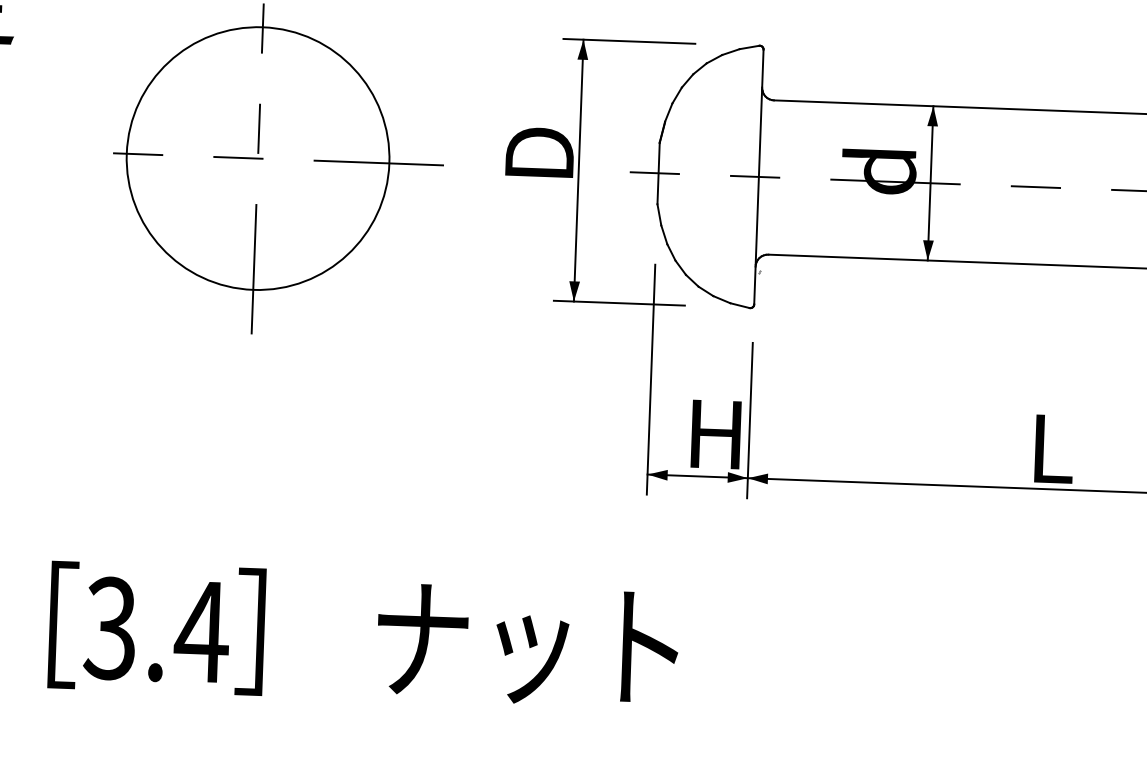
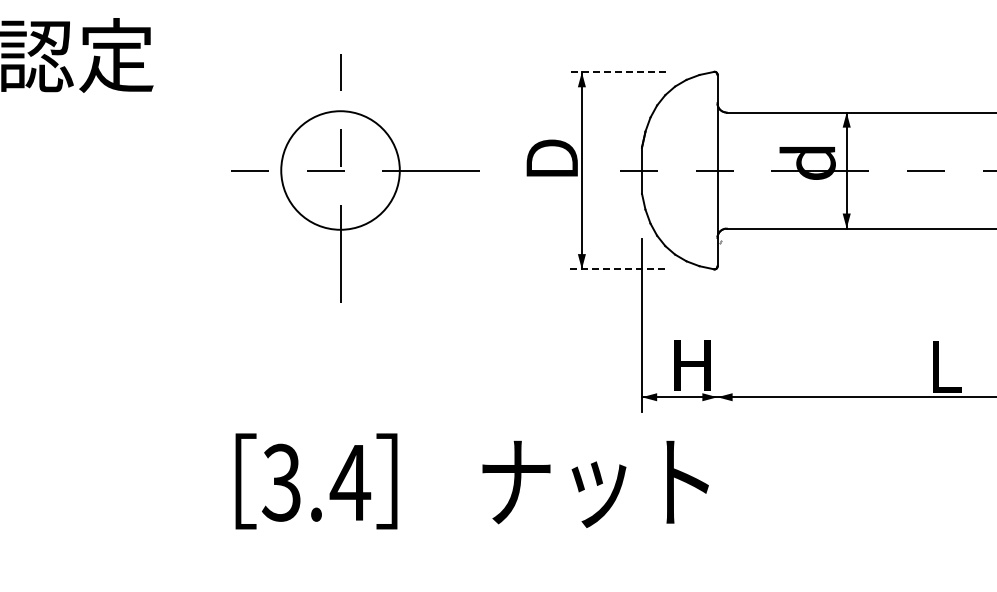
line: (629, 41) -> (616, 72), solid -> dashed
circle: (258, 158) -> (340, 170), size x0.6
line: (618, 303) -> (615, 269), solid -> dashed
line: (749, 420) -> (717, 353), removed
text: (362, 636) -> (471, 481), moved

